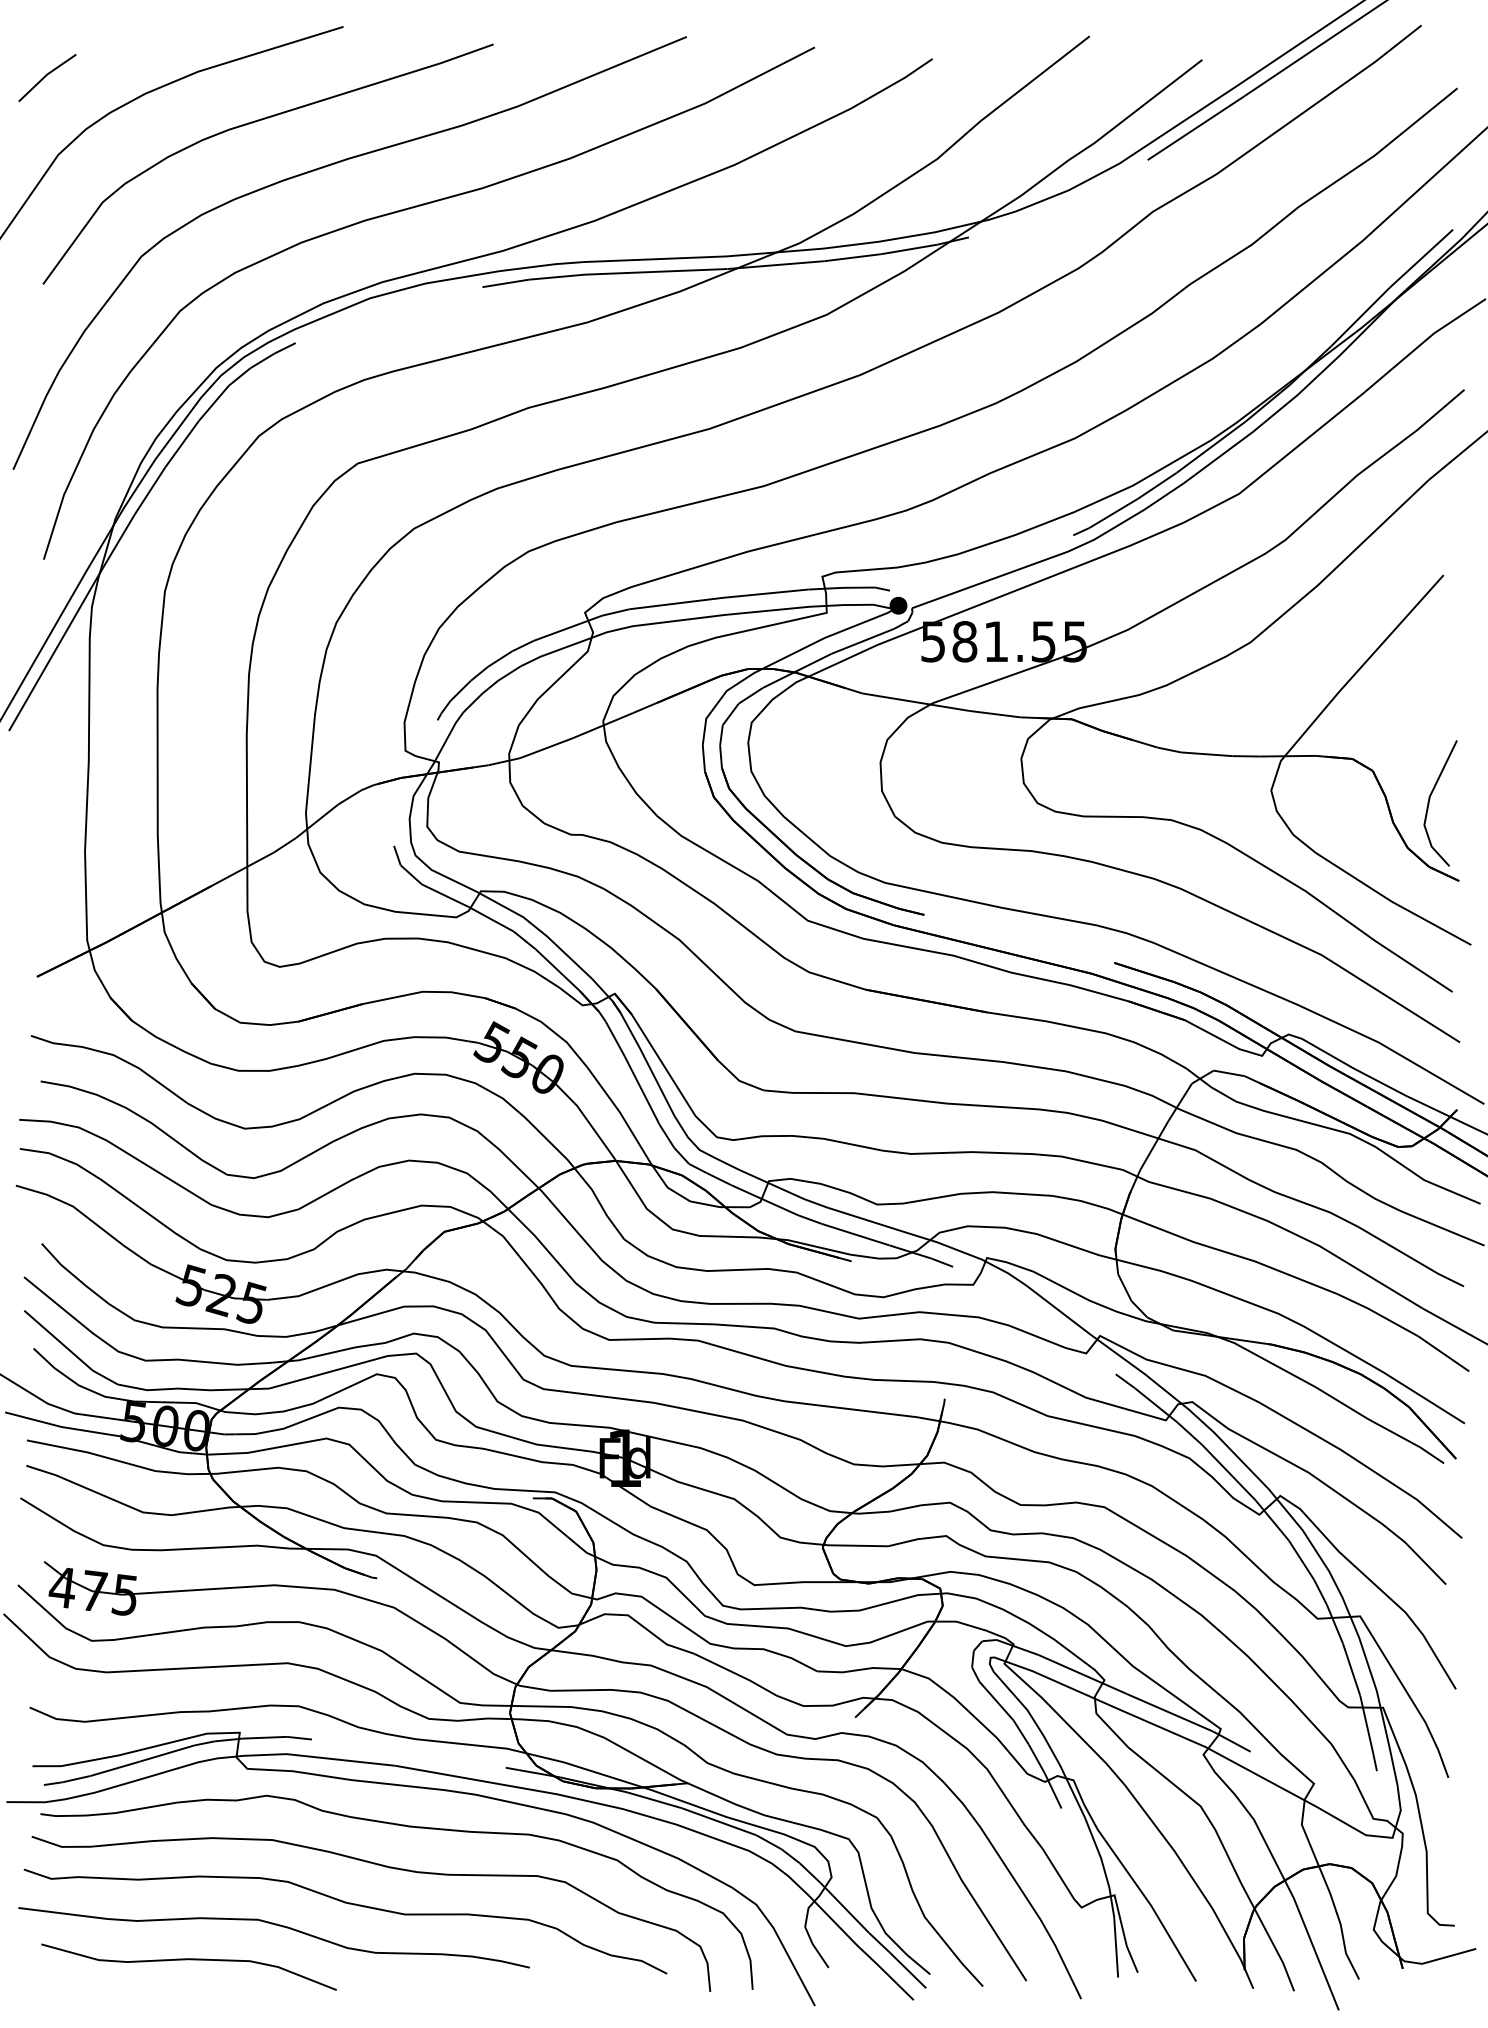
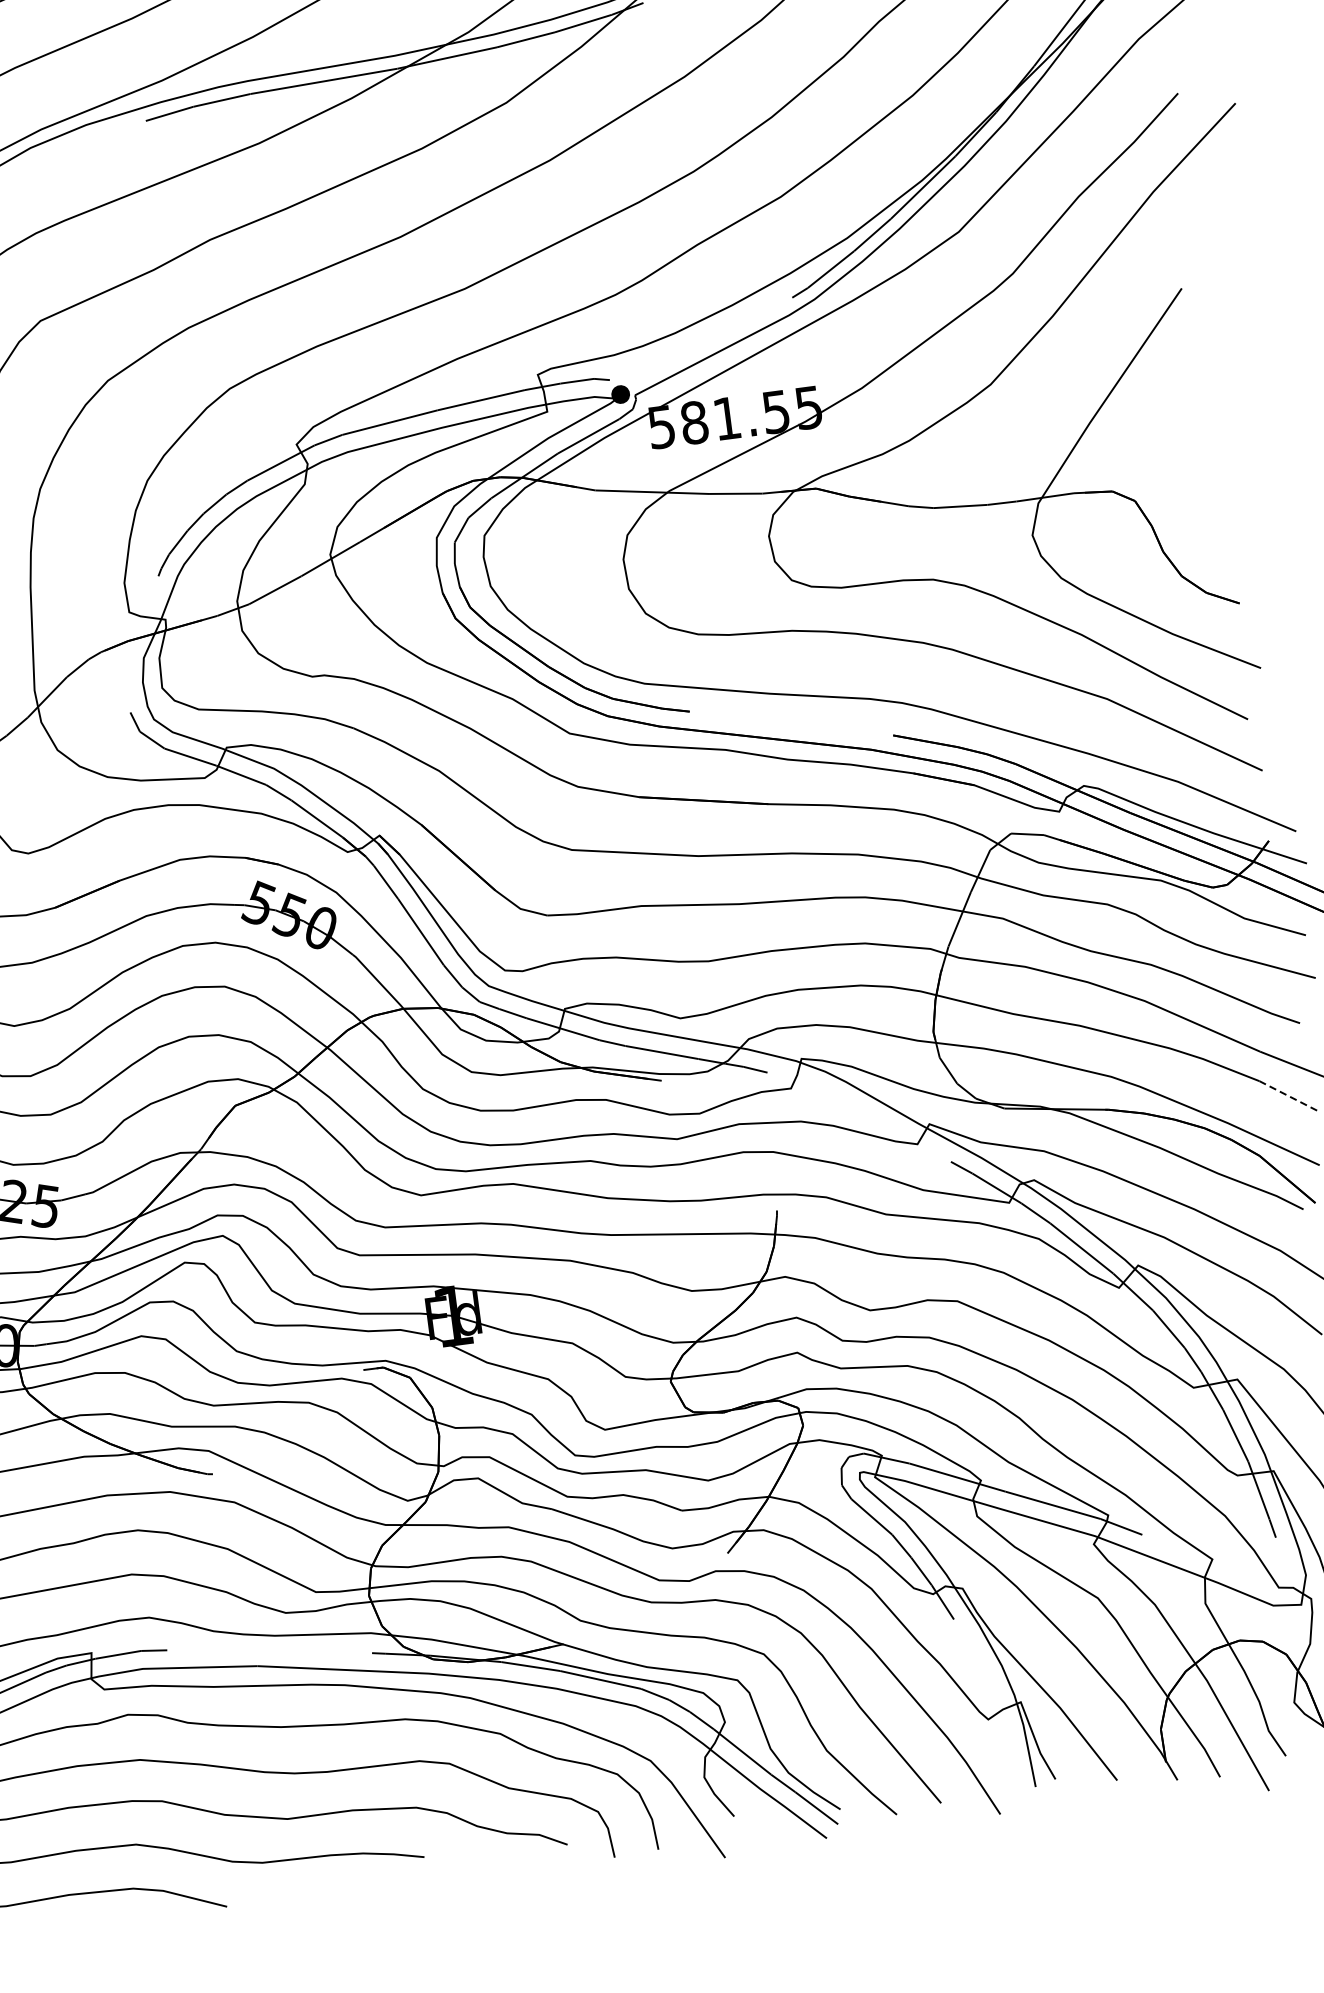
line: (1430, 799) -> (1198, 522), removed
line: (1443, 1353) -> (1287, 1095), solid -> dashed

